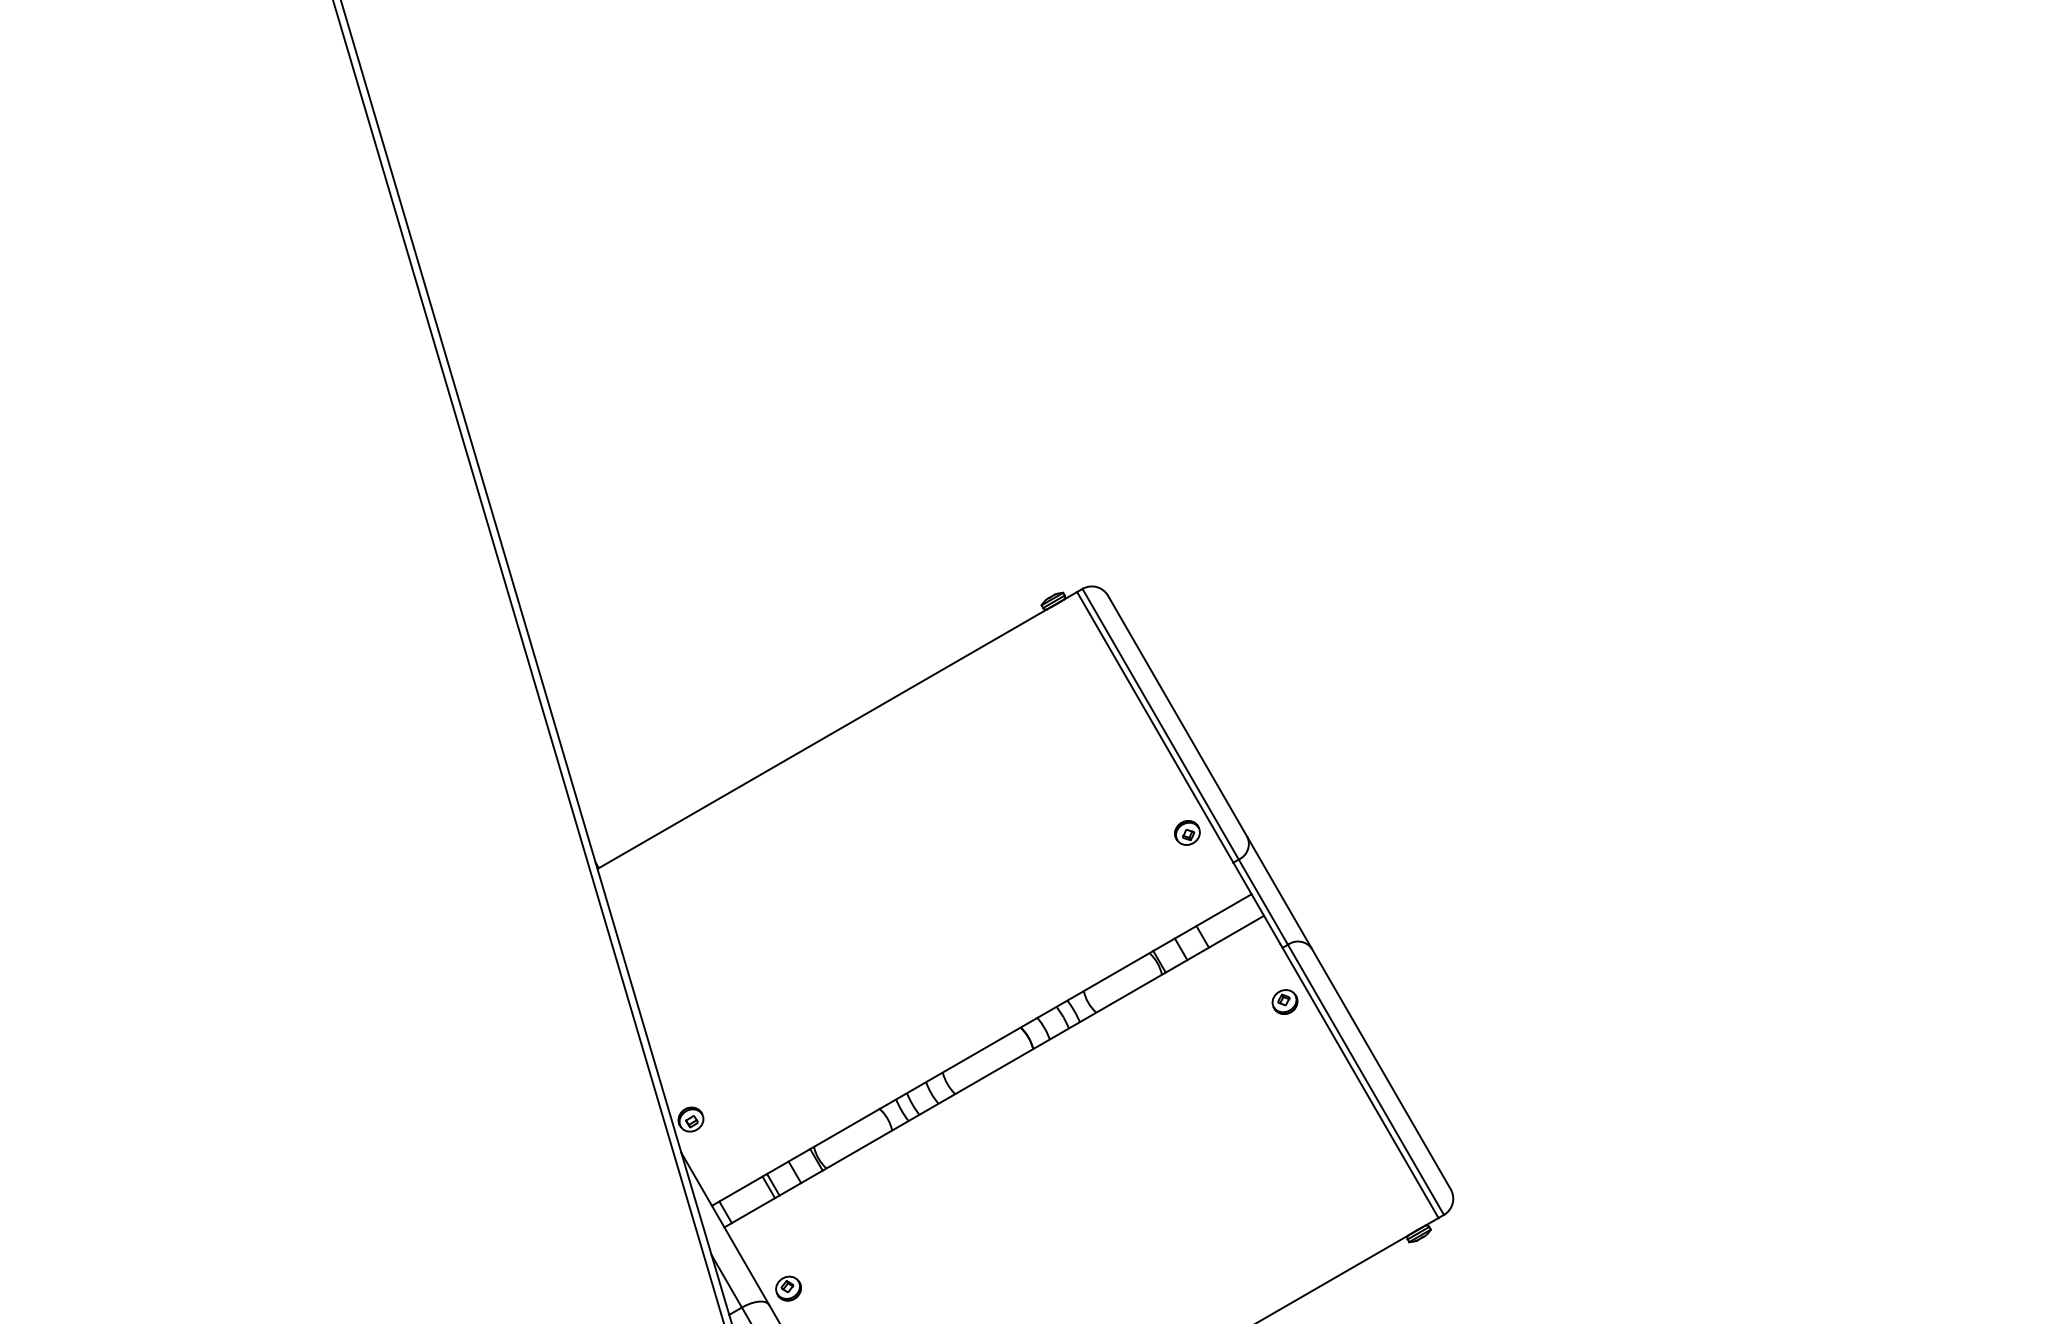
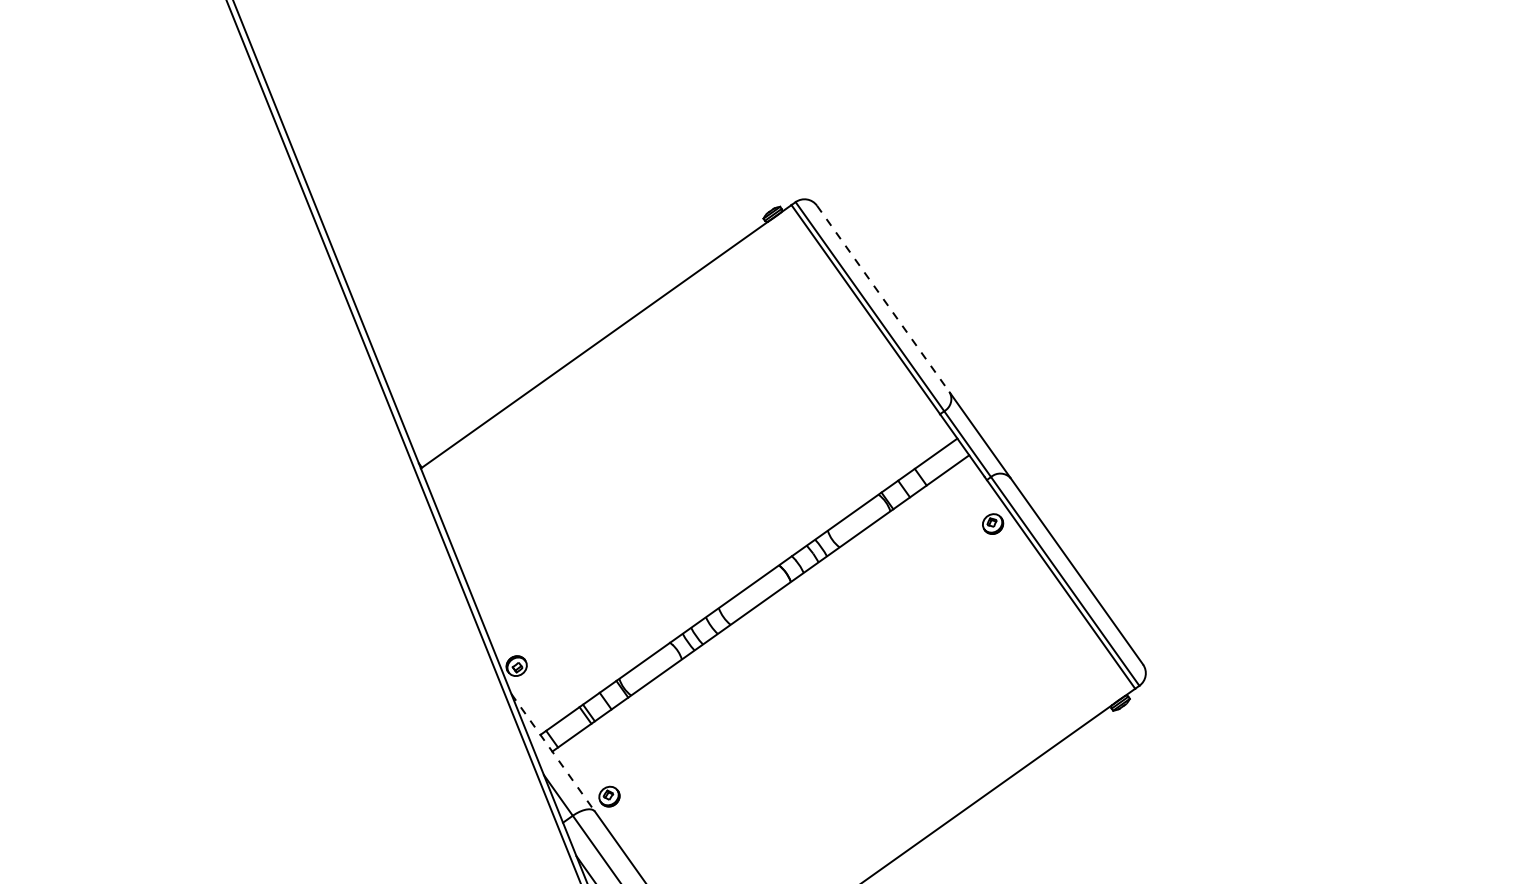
line: (1177, 716) -> (883, 299), solid -> dashed
part: (1187, 832) -> (900, 393), removed
line: (725, 1228) -> (553, 752), solid -> dashed

